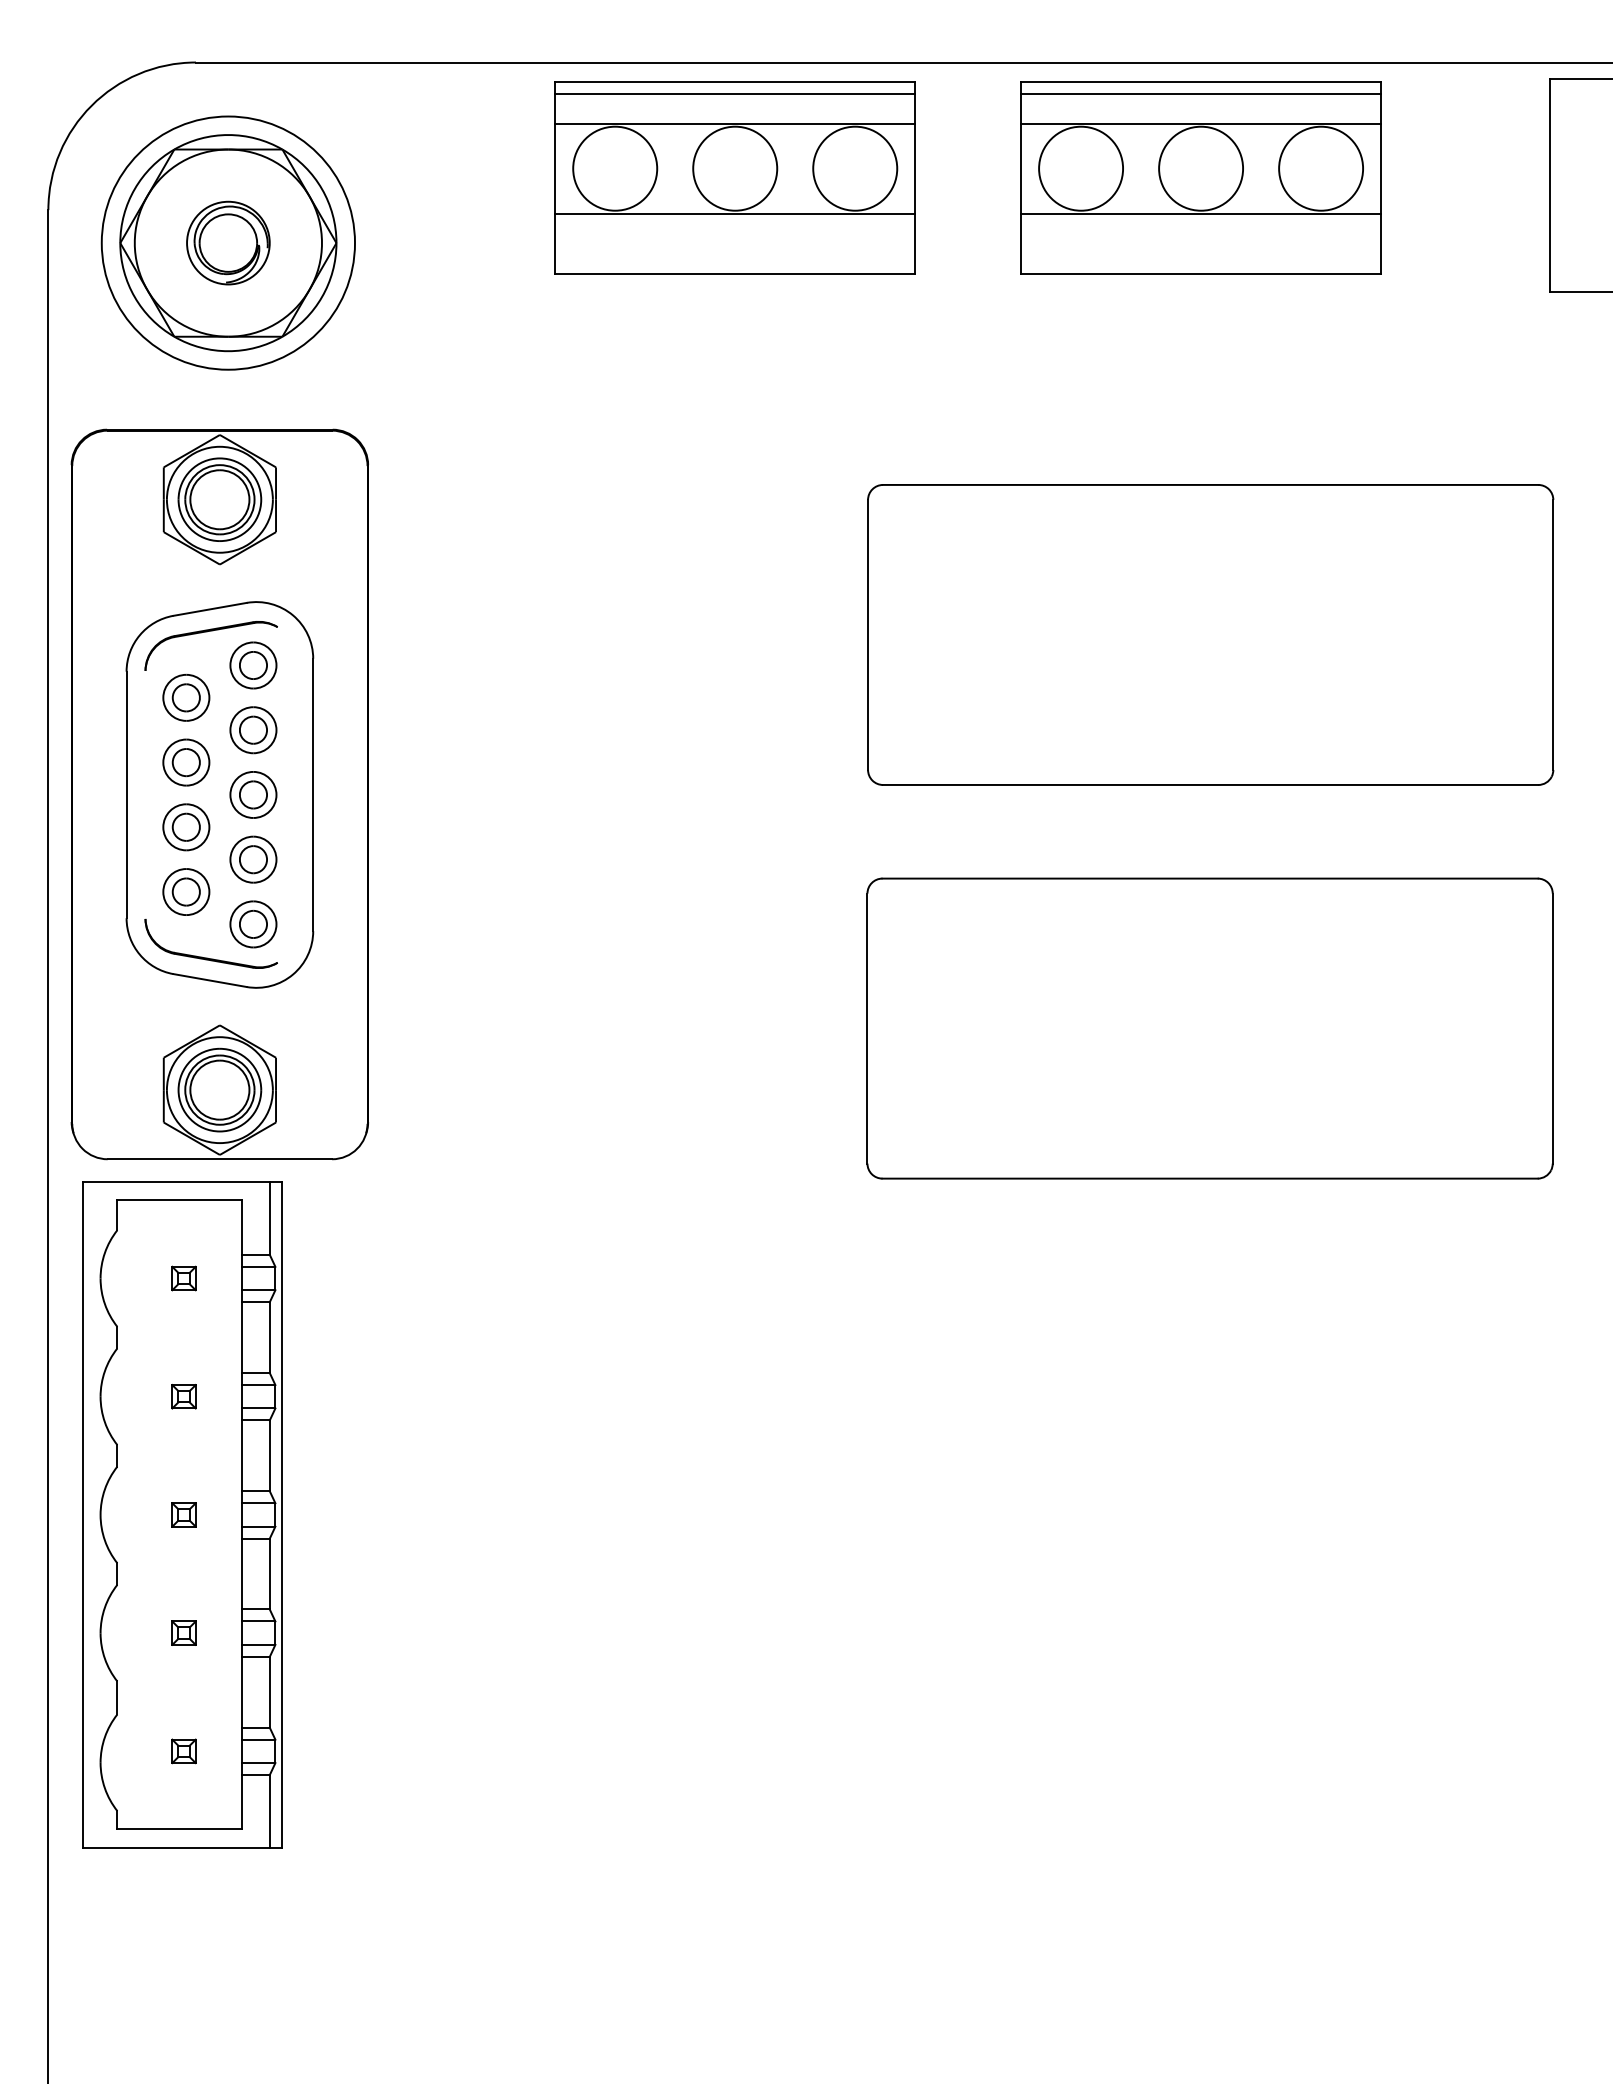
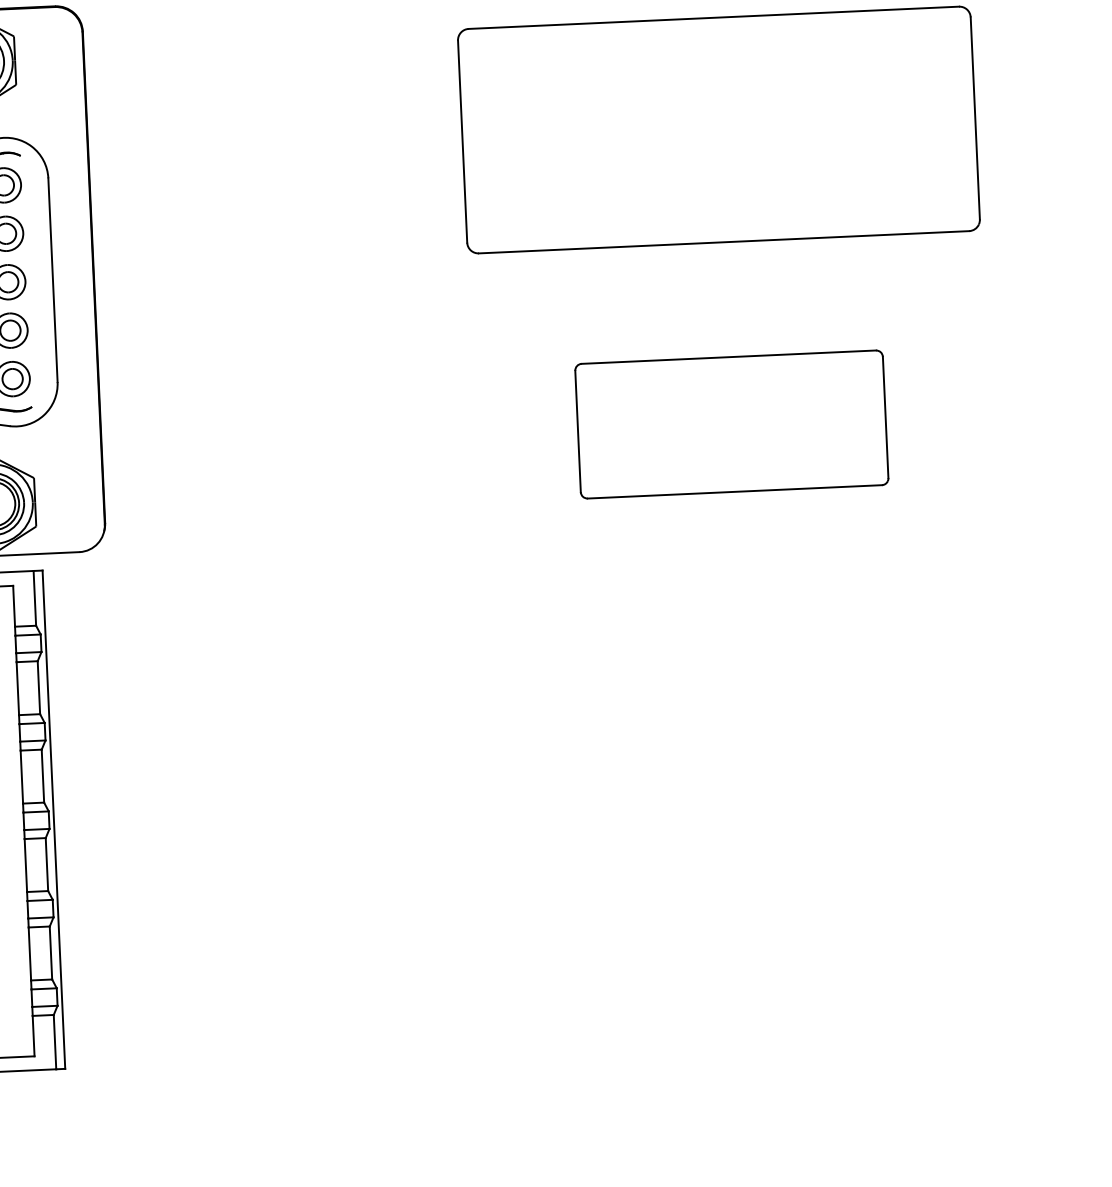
part: (1209, 1028) -> (731, 424), size x0.6

